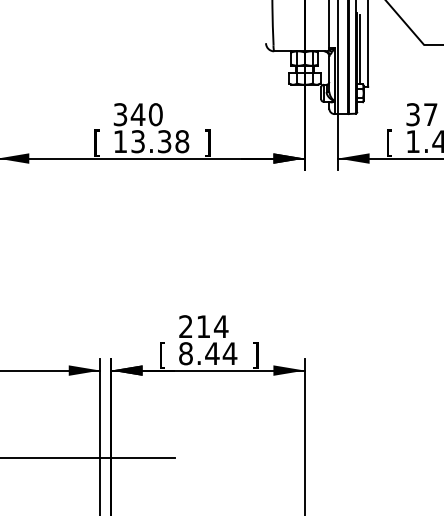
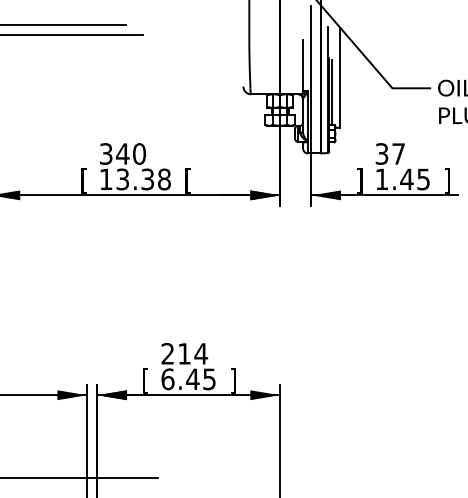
text: (206, 142) -> (187, 180), ] -> [
text: (389, 142) -> (359, 180), [ -> ]
text: (207, 353) -> (188, 379), 8.44 -> 6.45

